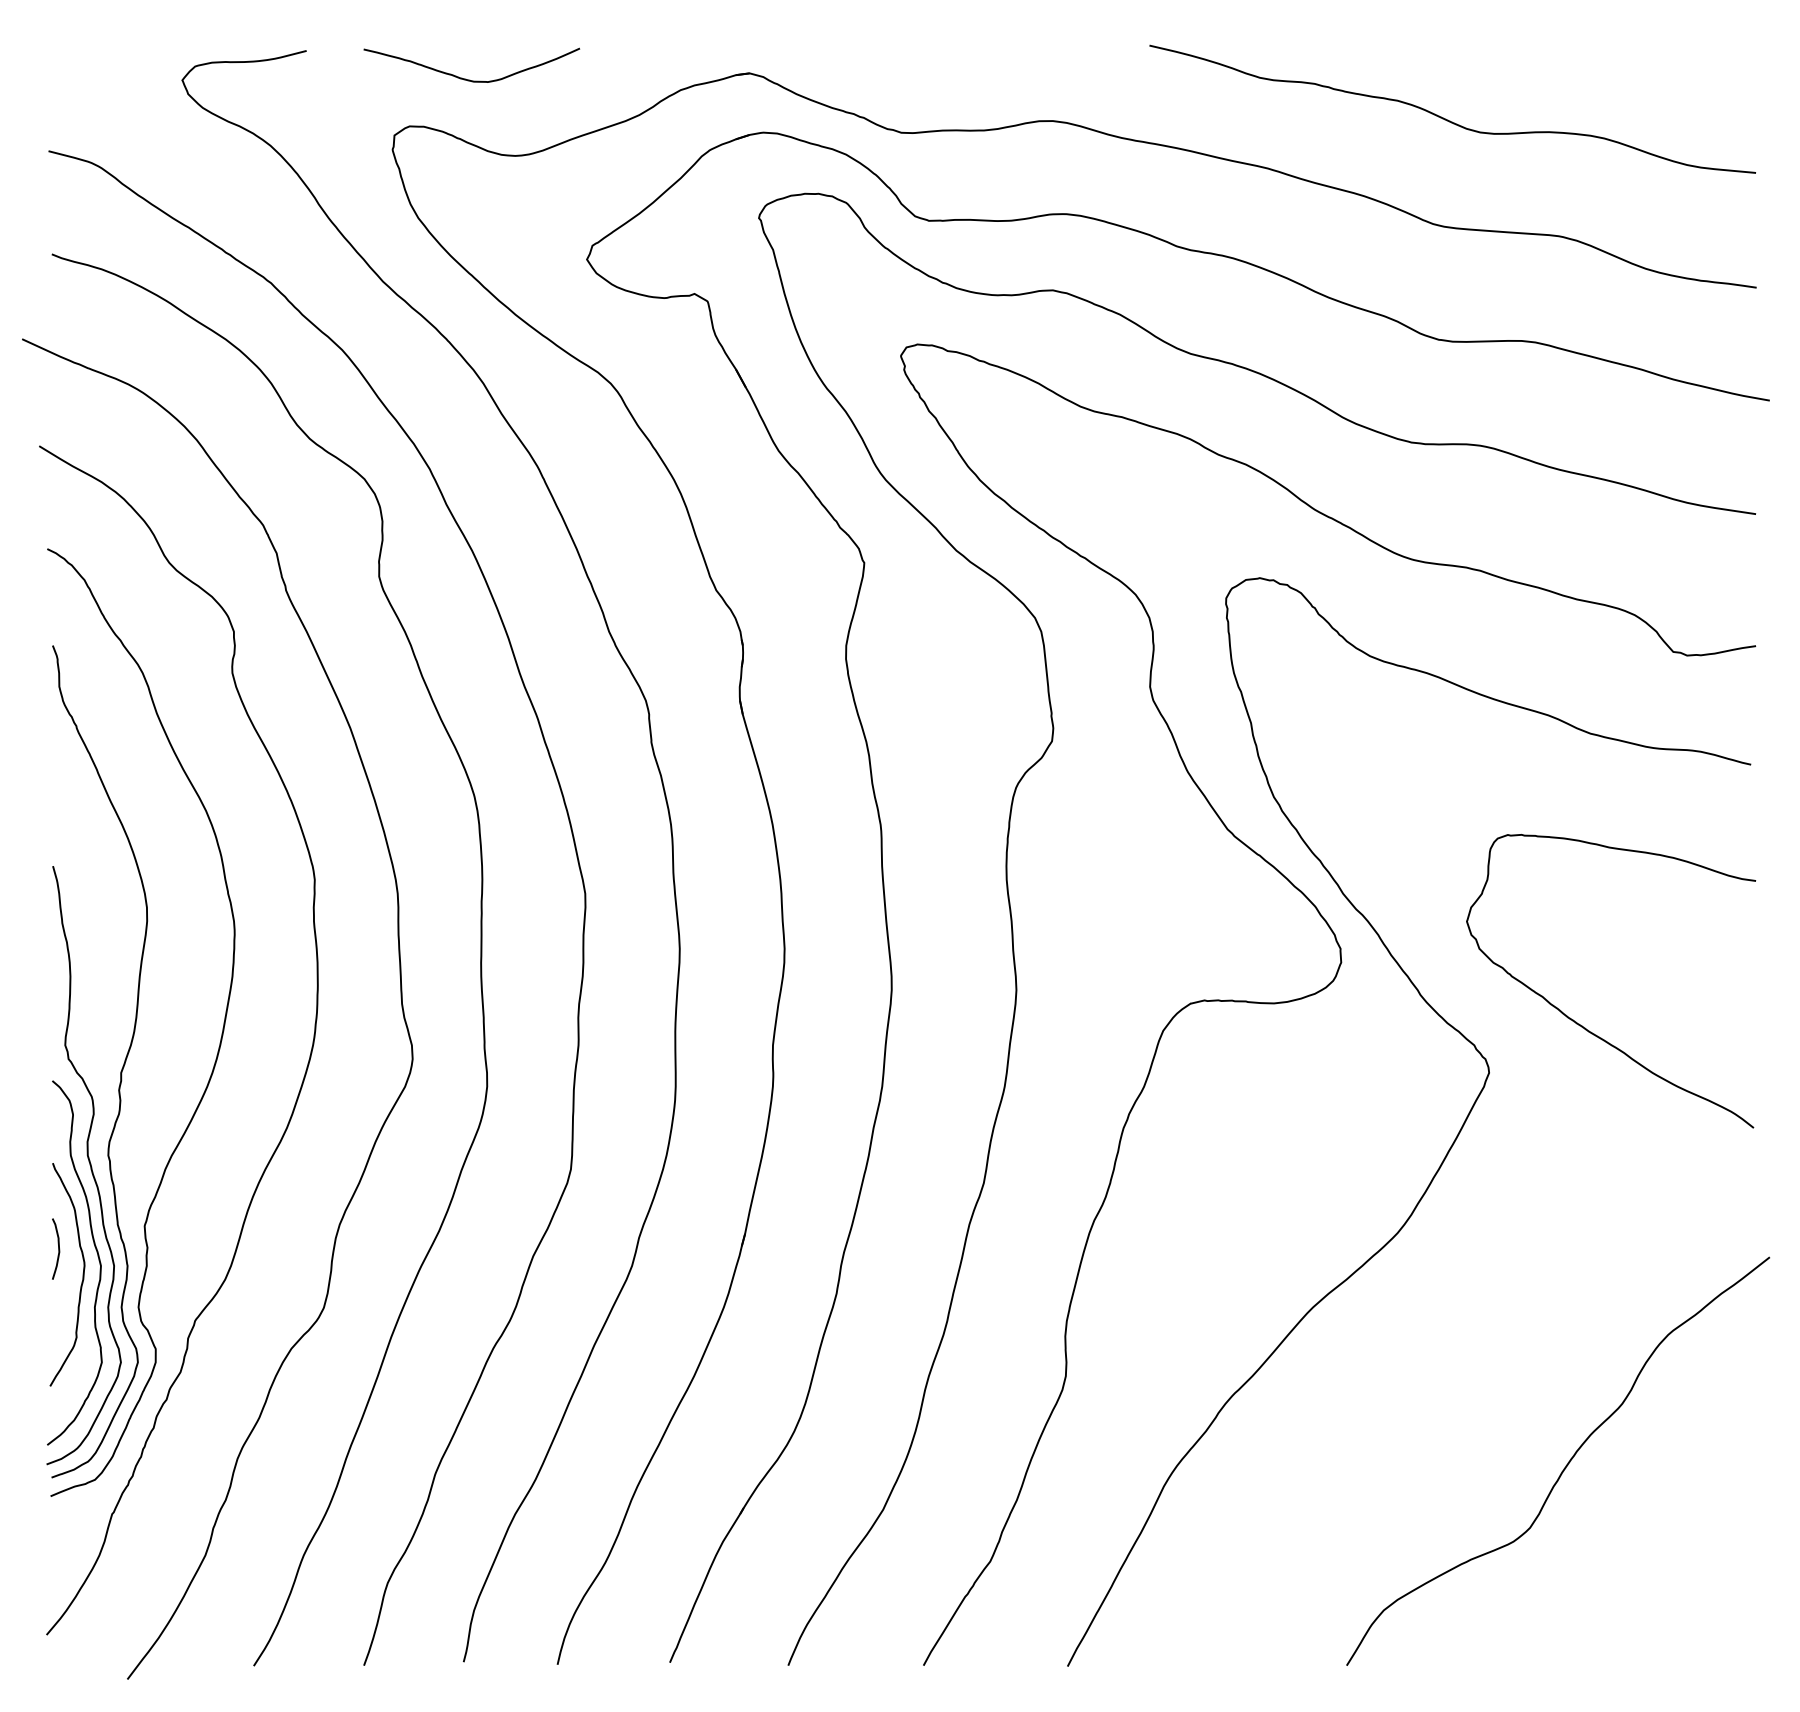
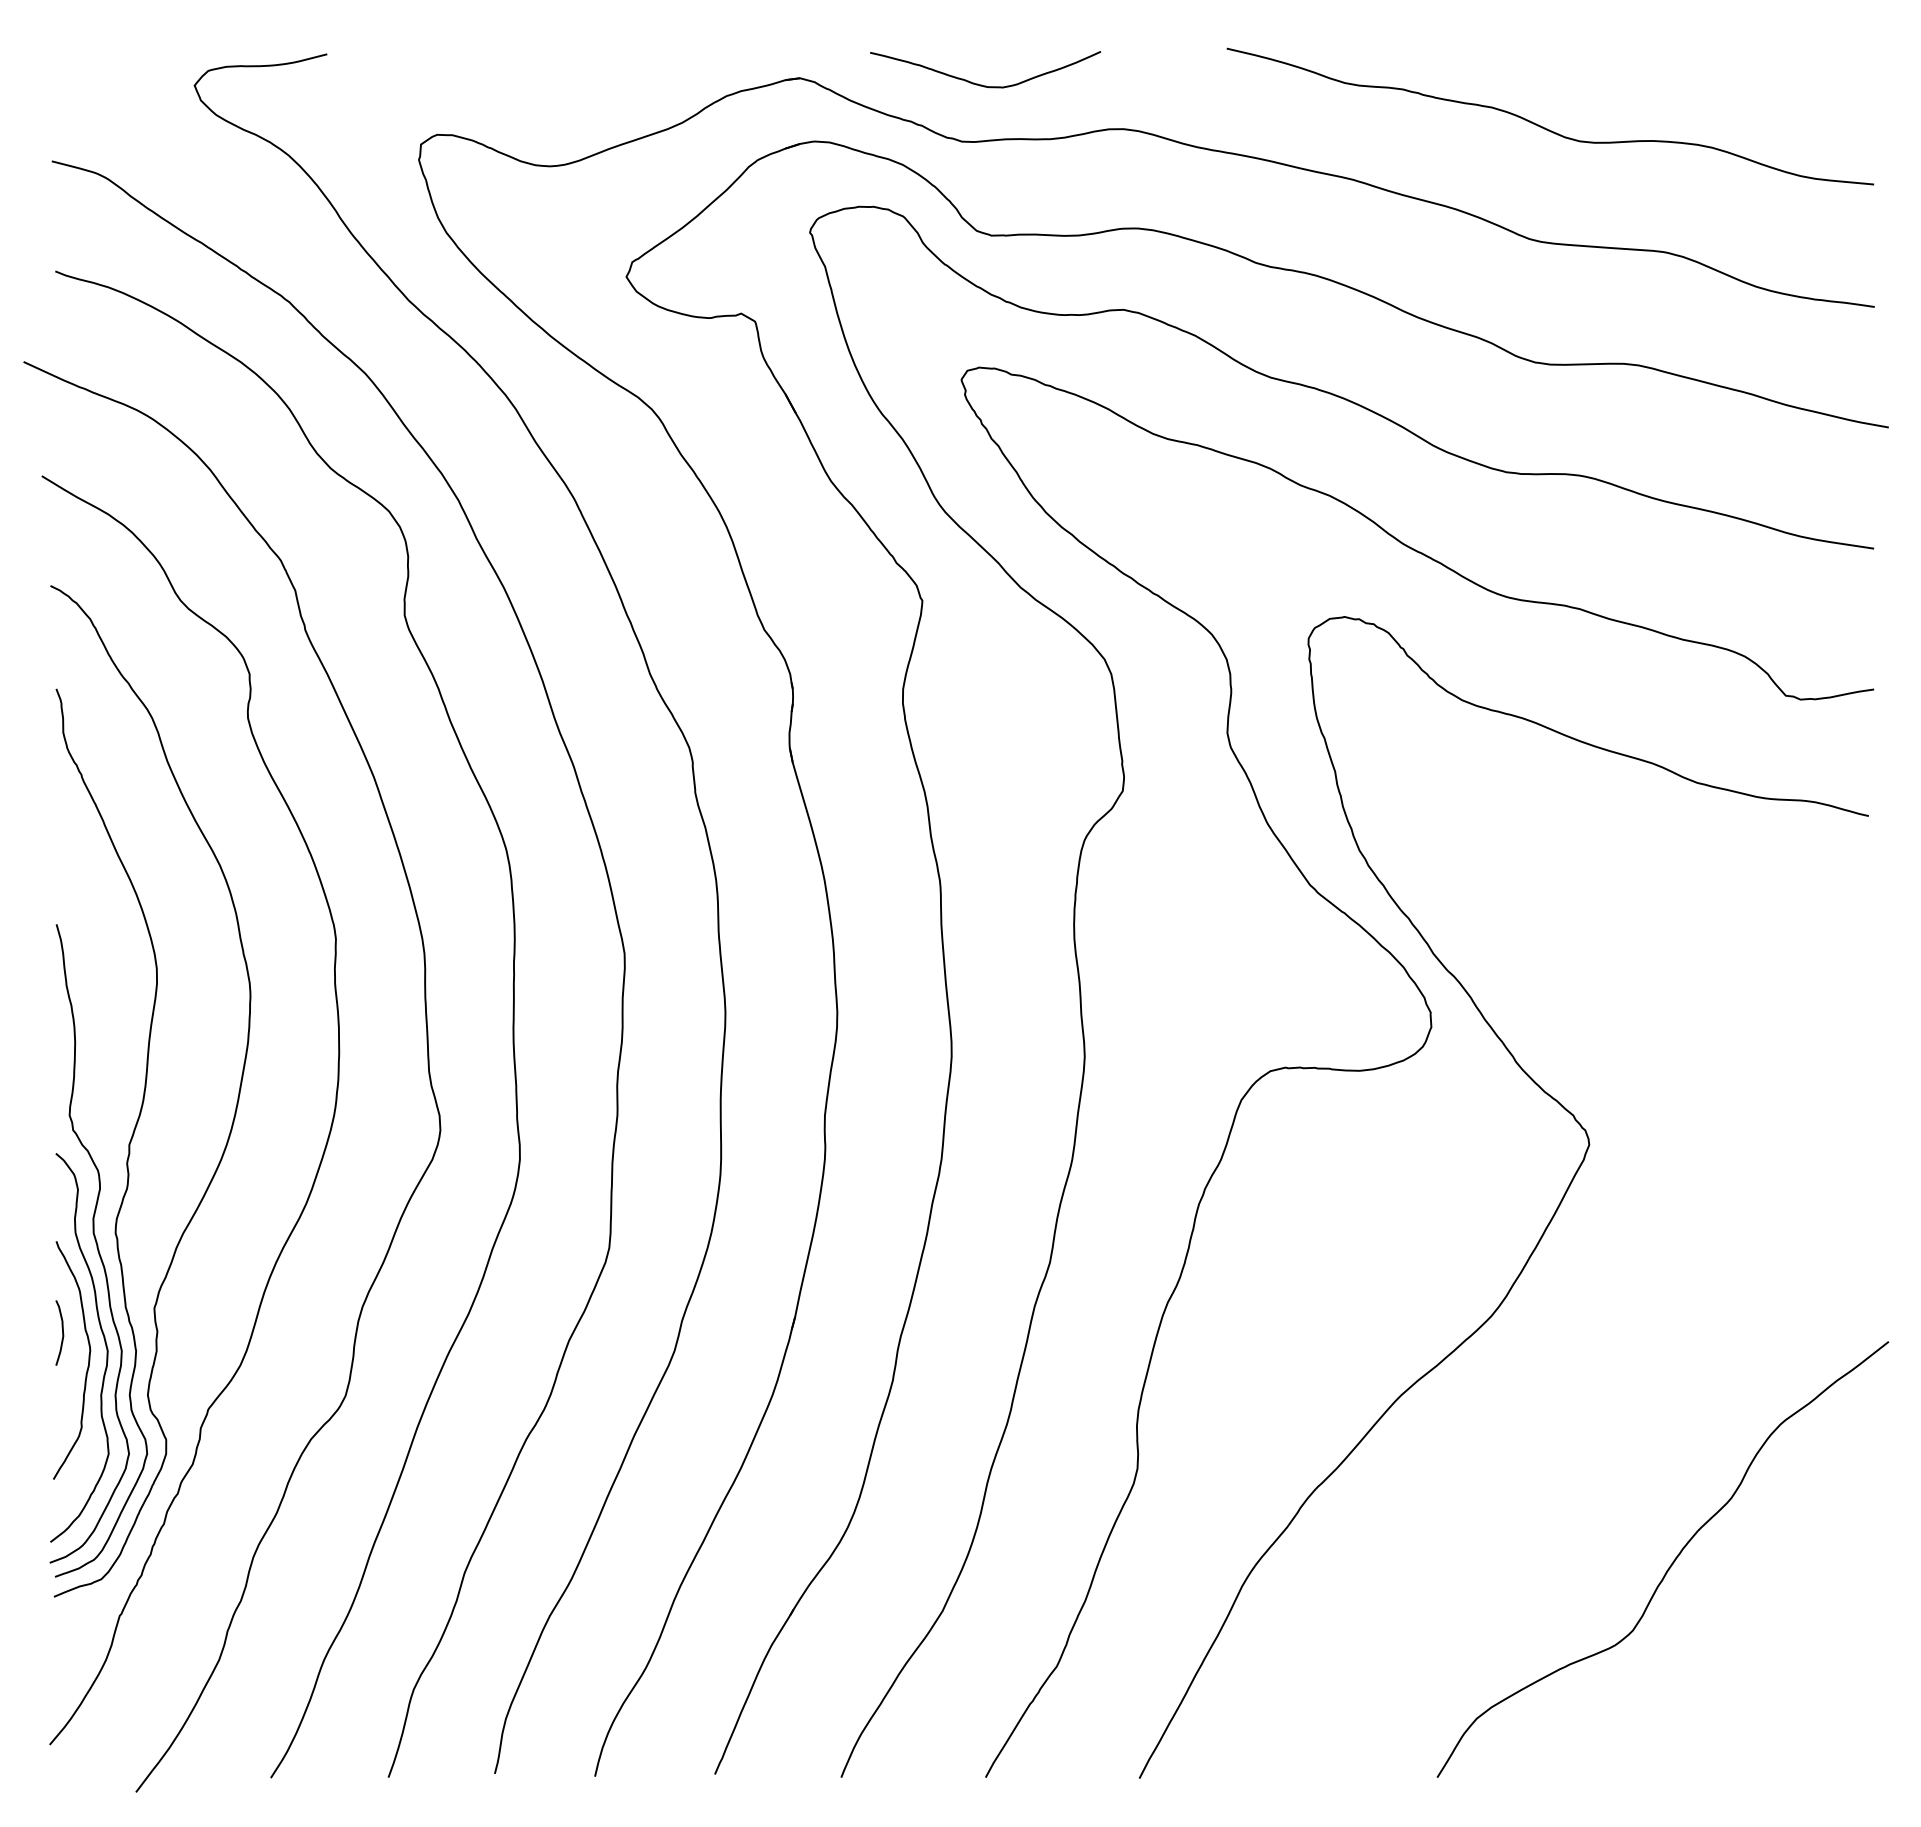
curve: (468, 79) -> (981, 84), moved
curve: (1581, 1024) -> (1687, 1093), removed

